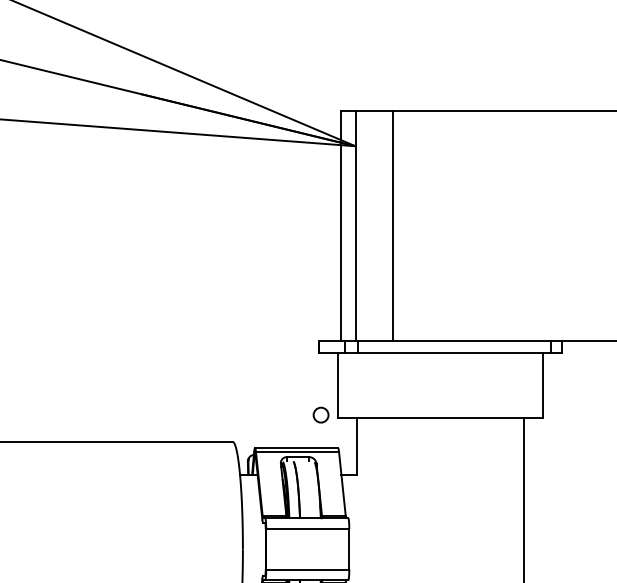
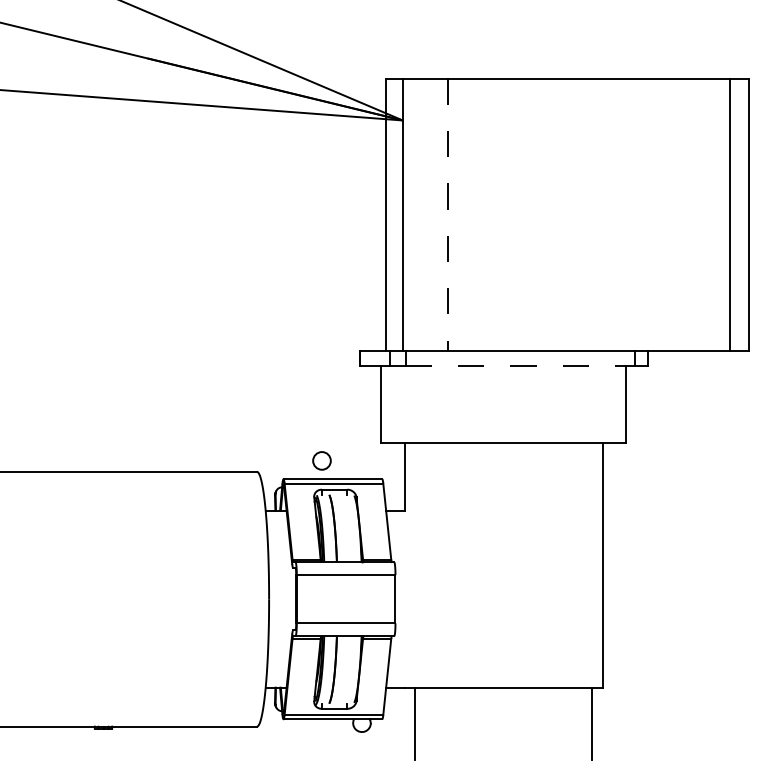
line: (393, 226) -> (447, 215), solid -> dashed
line: (454, 352) -> (520, 365), solid -> dashed
circle: (320, 414) -> (321, 460), moved

